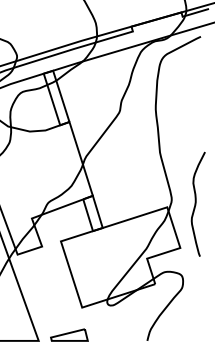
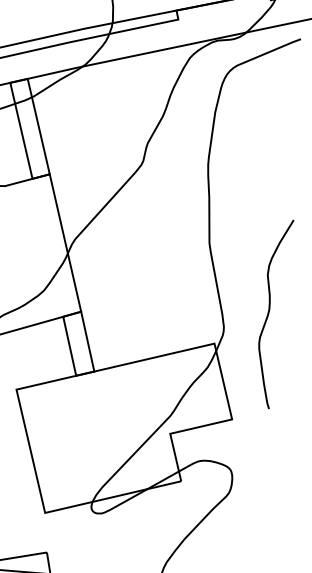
curve: (196, 203) -> (270, 312), moved

